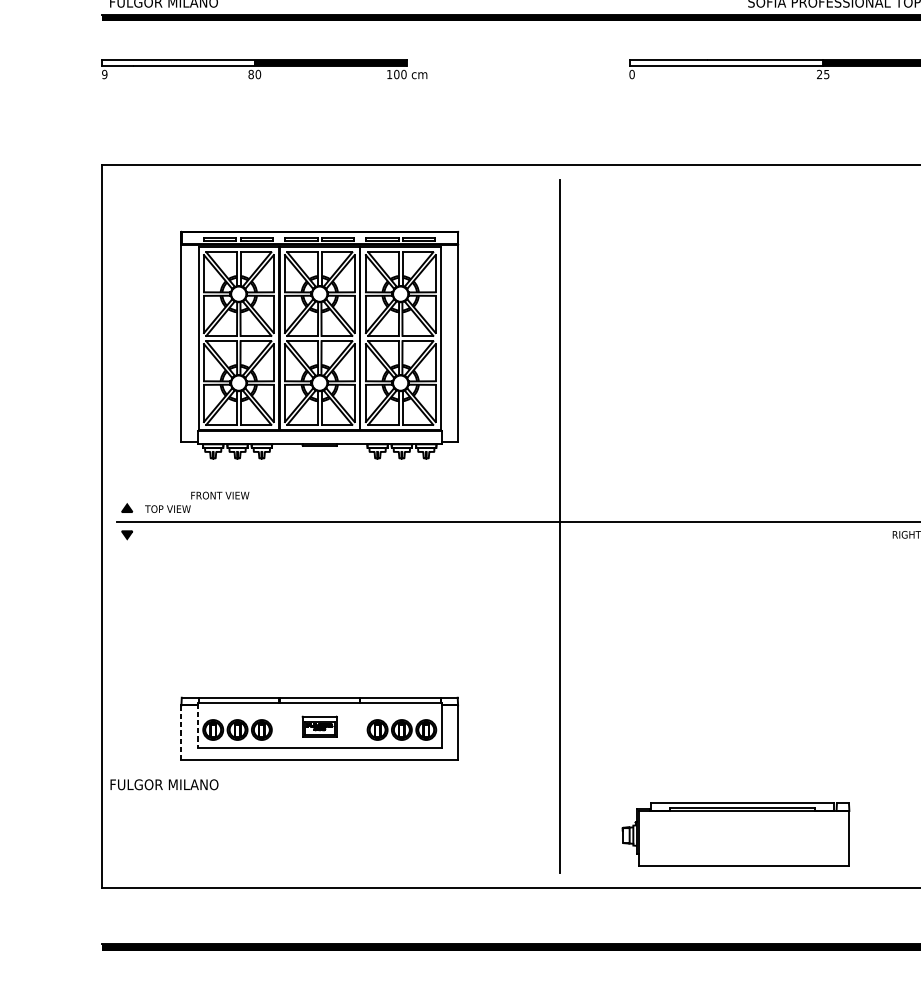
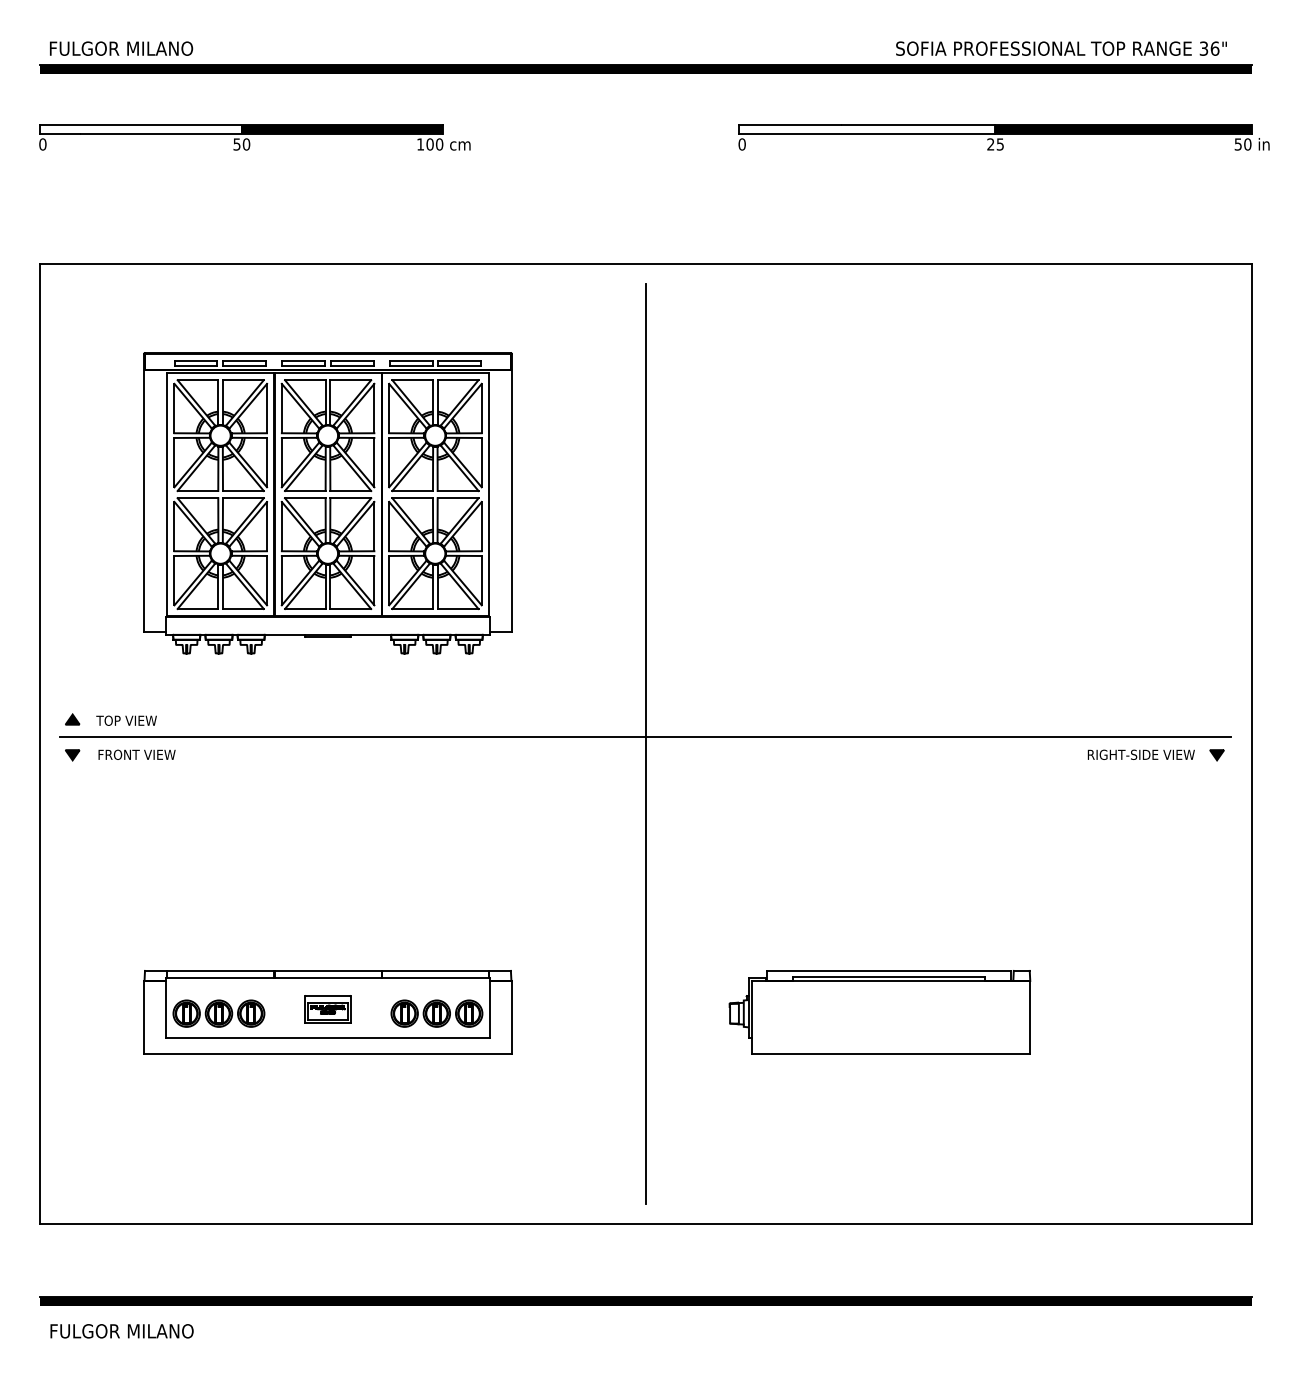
text: (104, 74) -> (42, 144), 9 -> 0
text: (250, 74) -> (236, 144), 80 -> 50
text: (219, 495) -> (136, 754), moved
line: (197, 726) -> (166, 1008), dashed -> solid
line: (181, 732) -> (144, 1017), dashed -> solid
text: (164, 784) -> (121, 1331), moved
part: (735, 834) -> (879, 1012), moved

